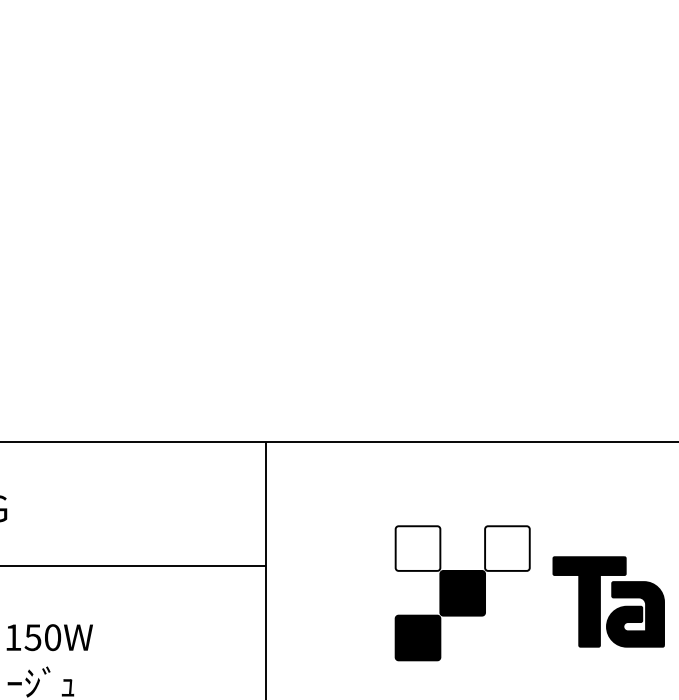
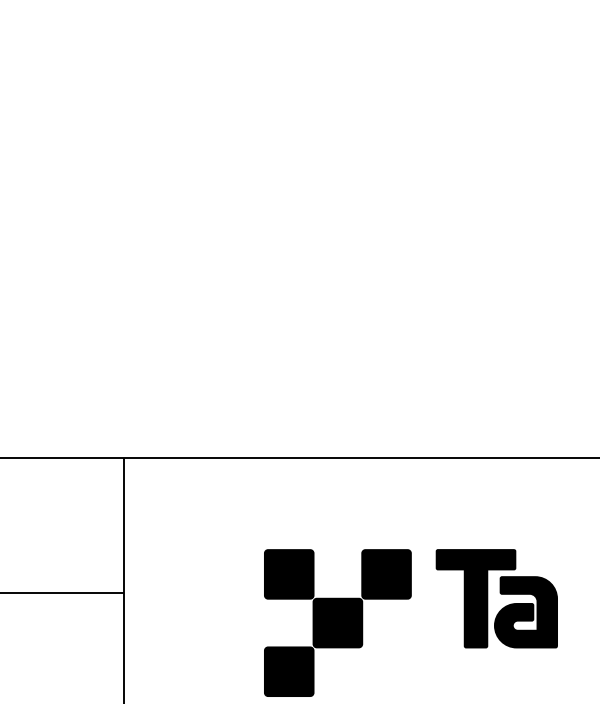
fill: (417, 548) -> (288, 574), added
fill: (507, 548) -> (386, 574), added
part: (608, 601) -> (496, 598), moved

